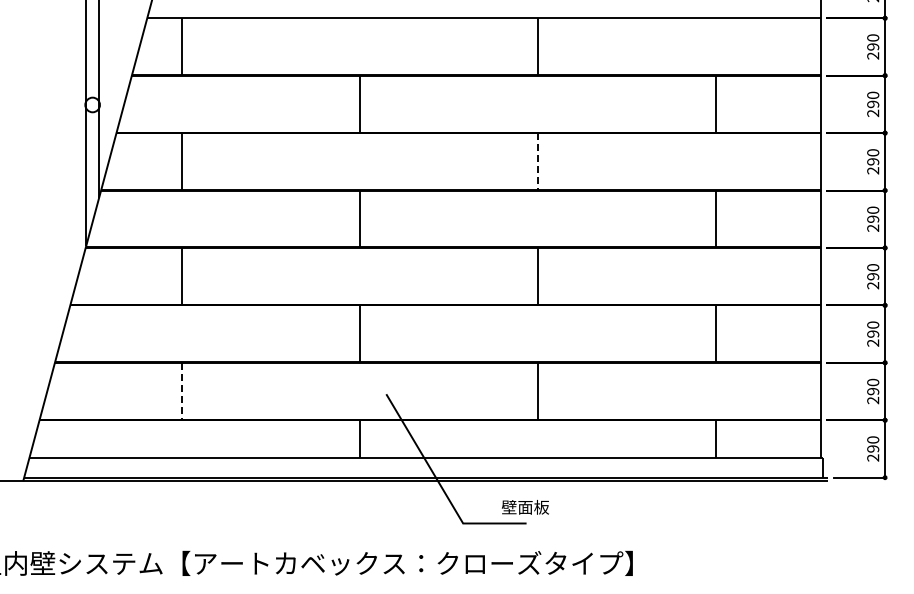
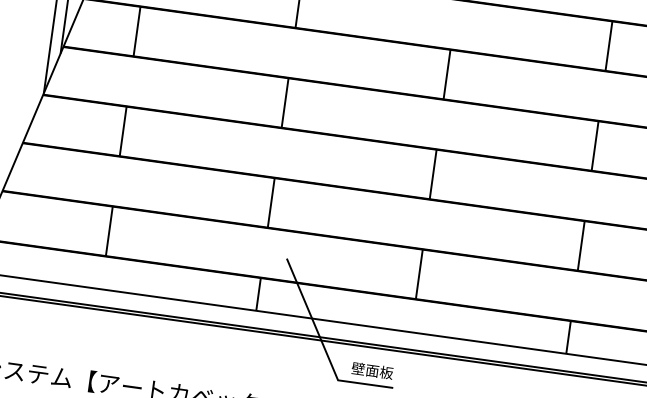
line: (538, 162) -> (447, 75), dashed -> solid
line: (181, 391) -> (109, 231), dashed -> solid
text: (525, 507) -> (372, 370), moved

